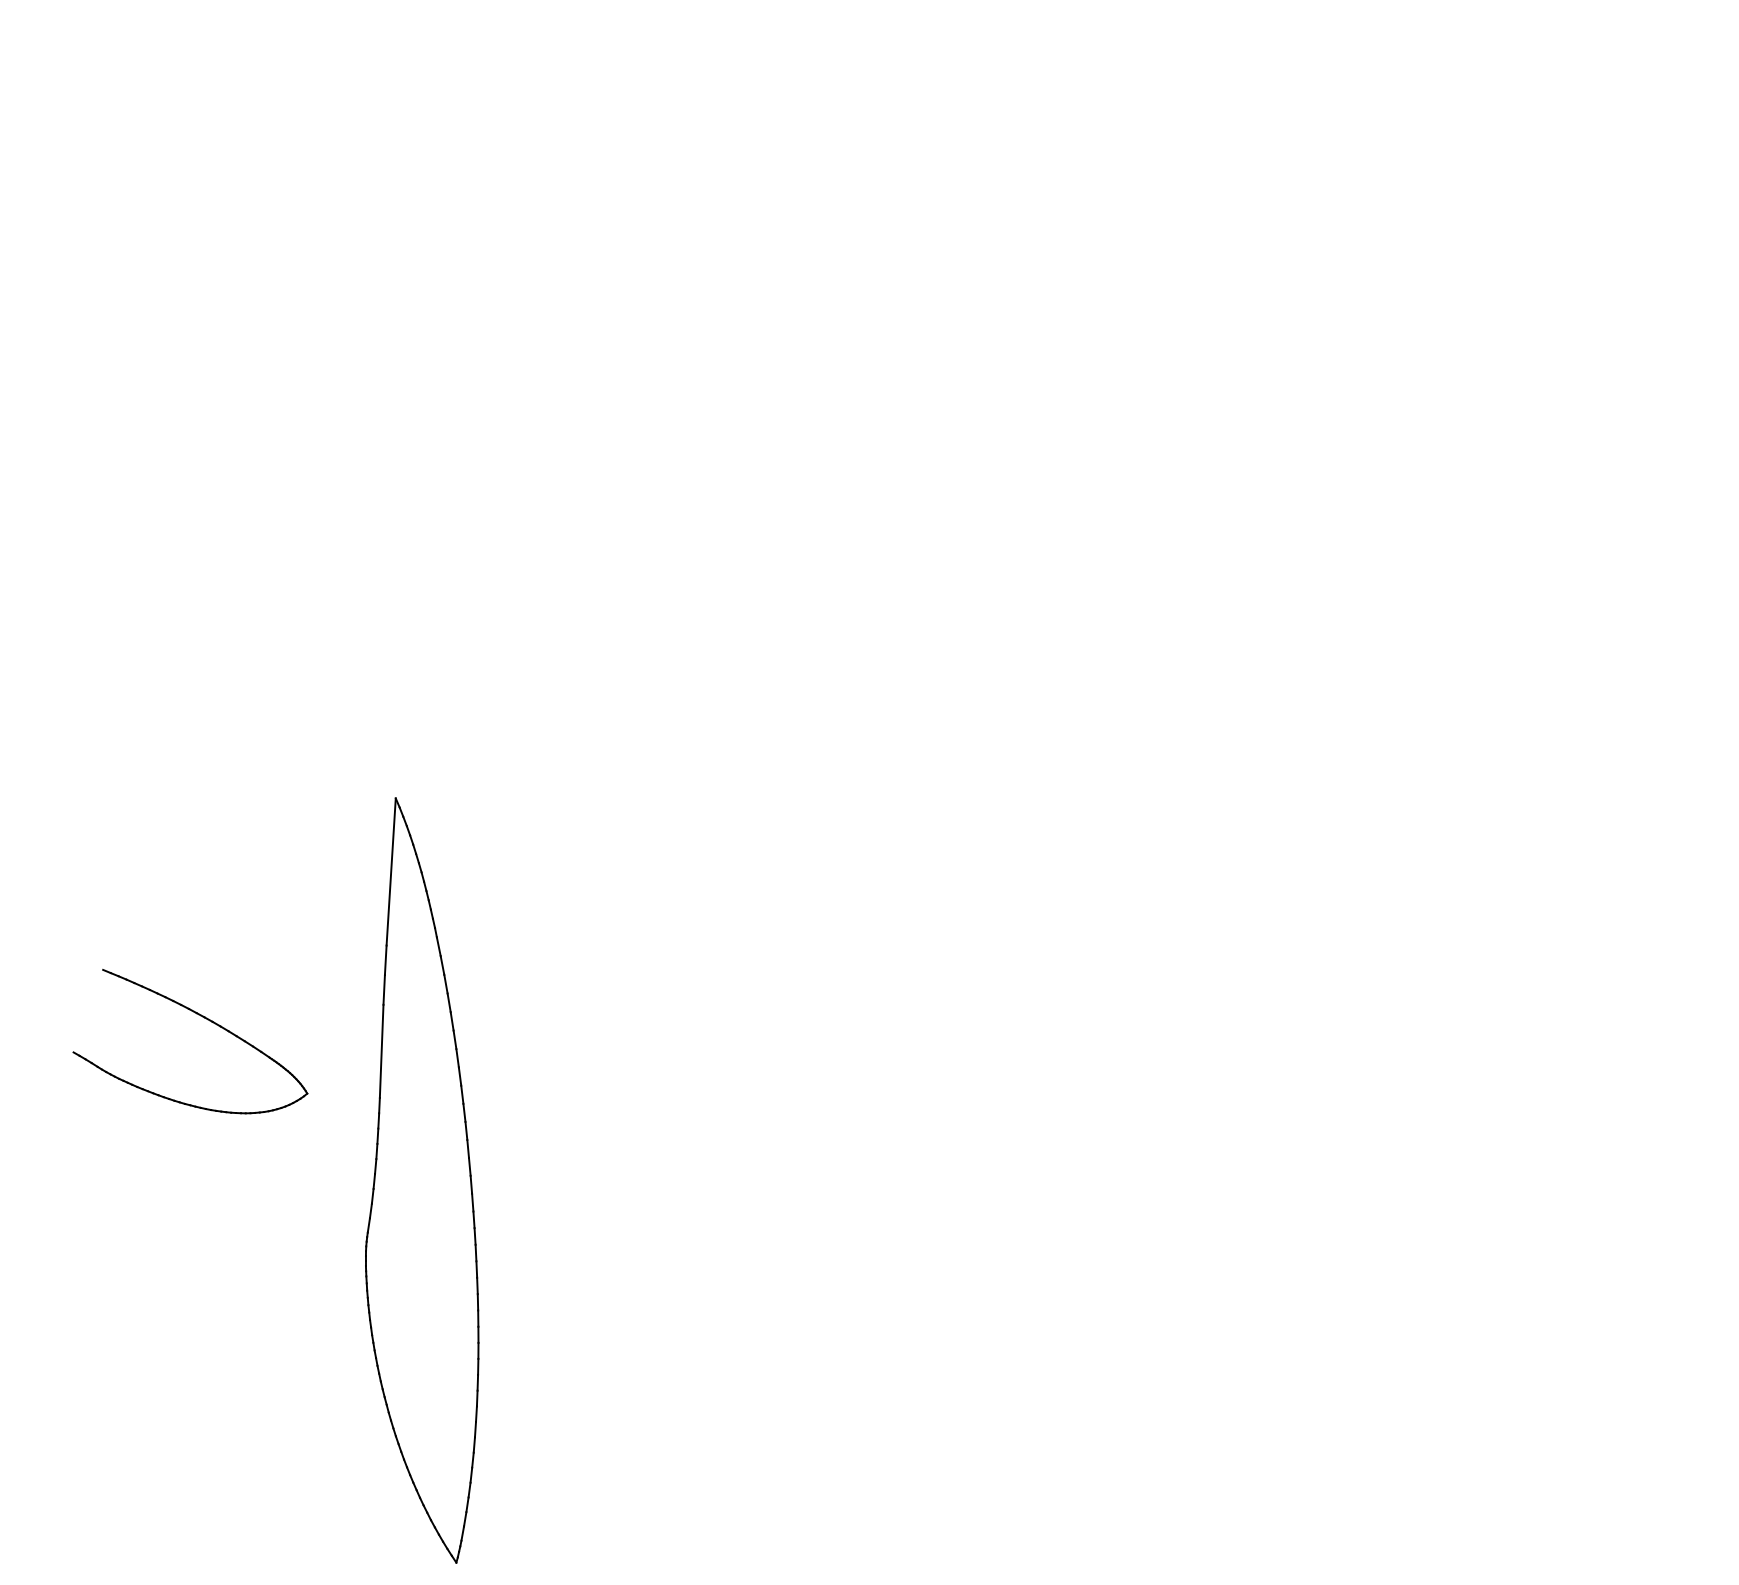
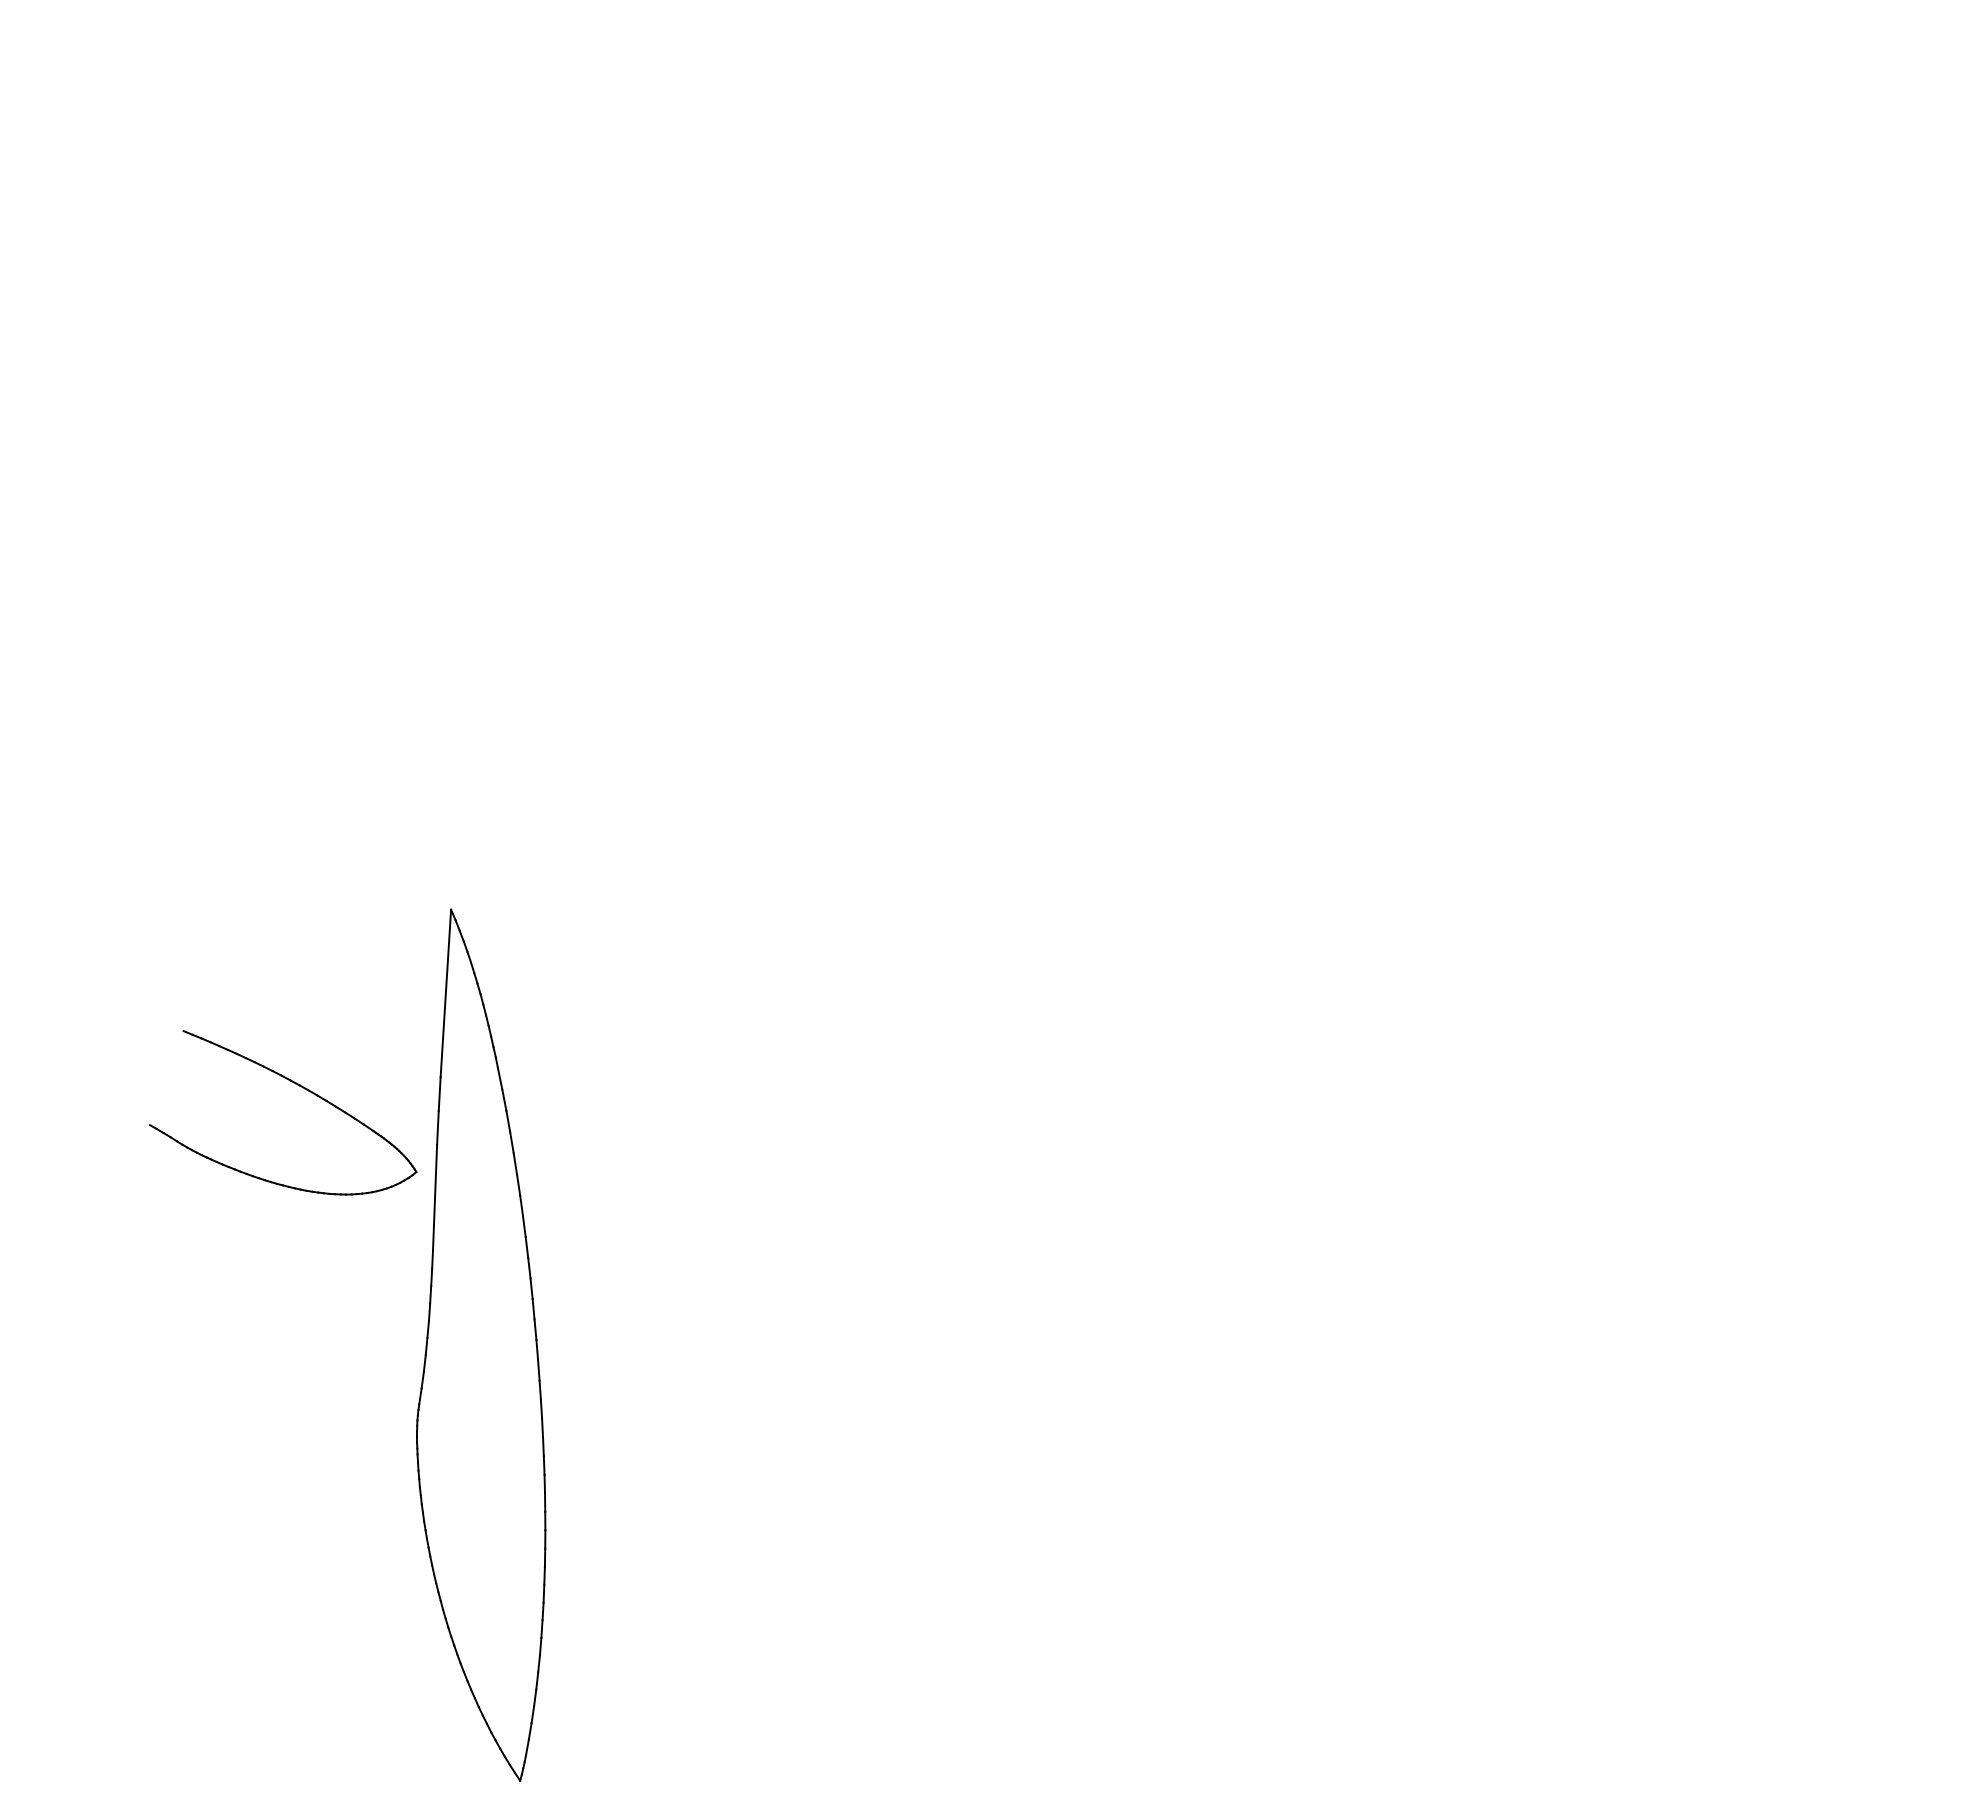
part: (202, 1017) -> (296, 1085), moved

